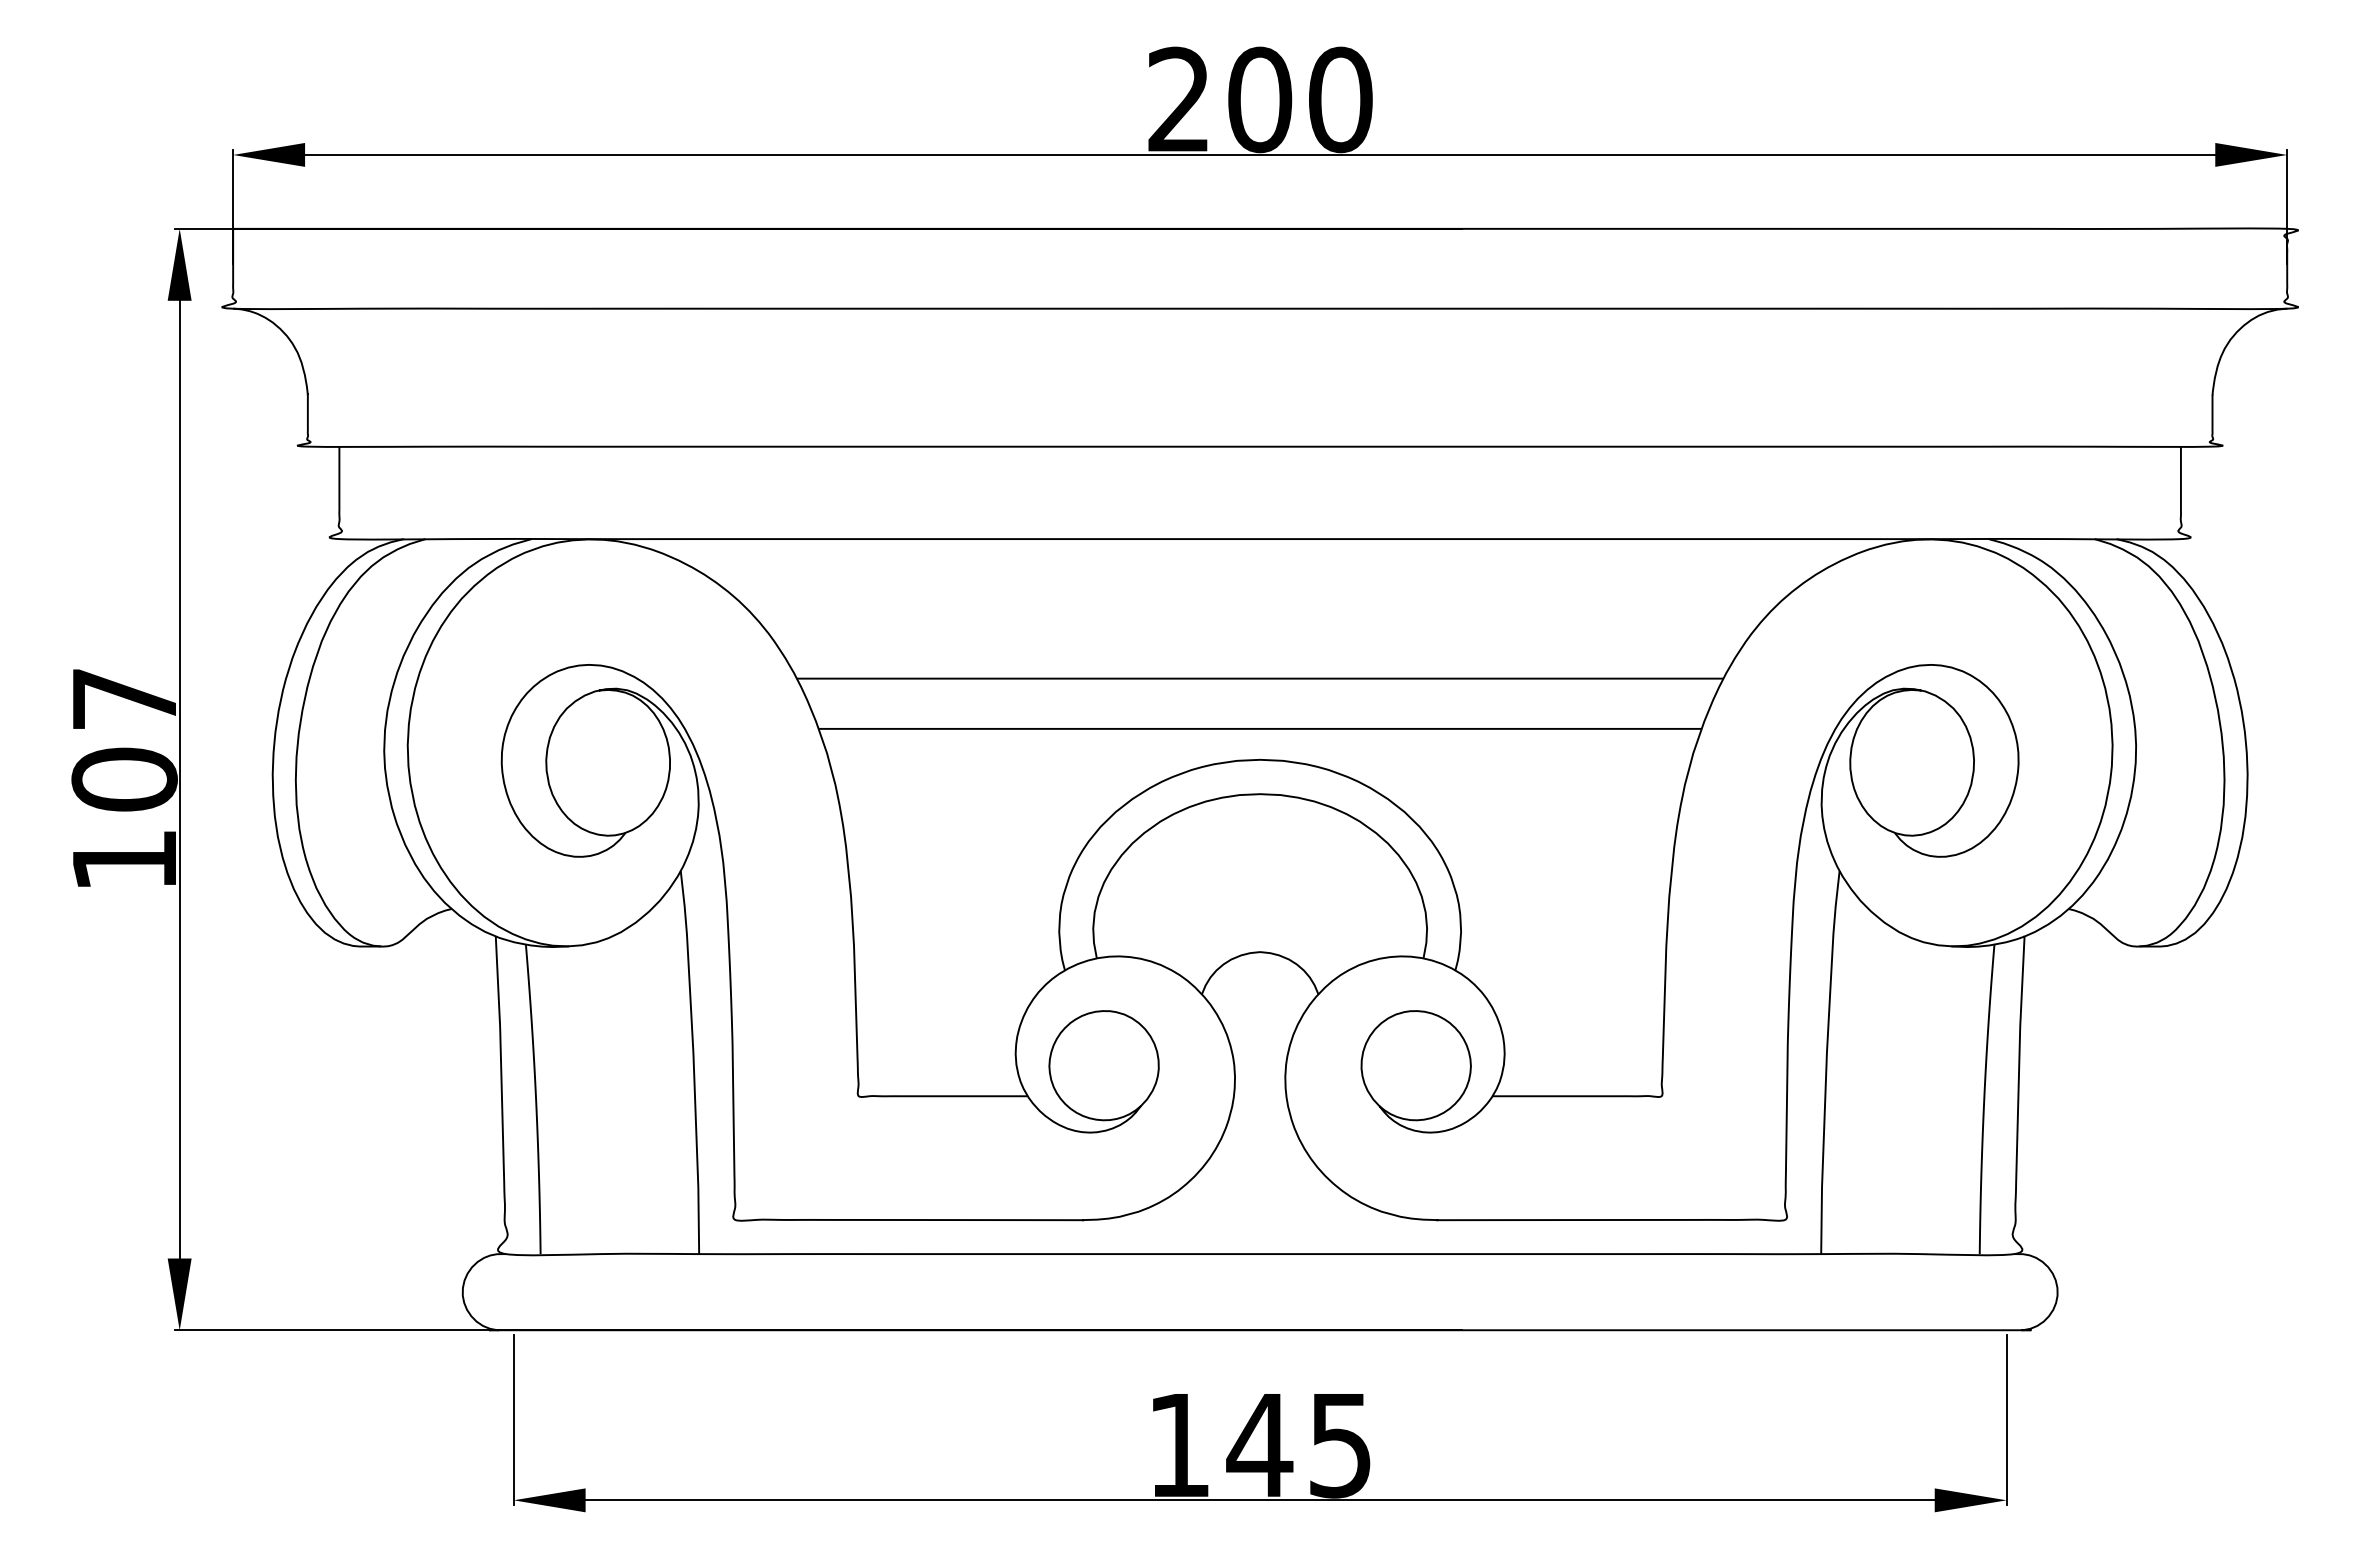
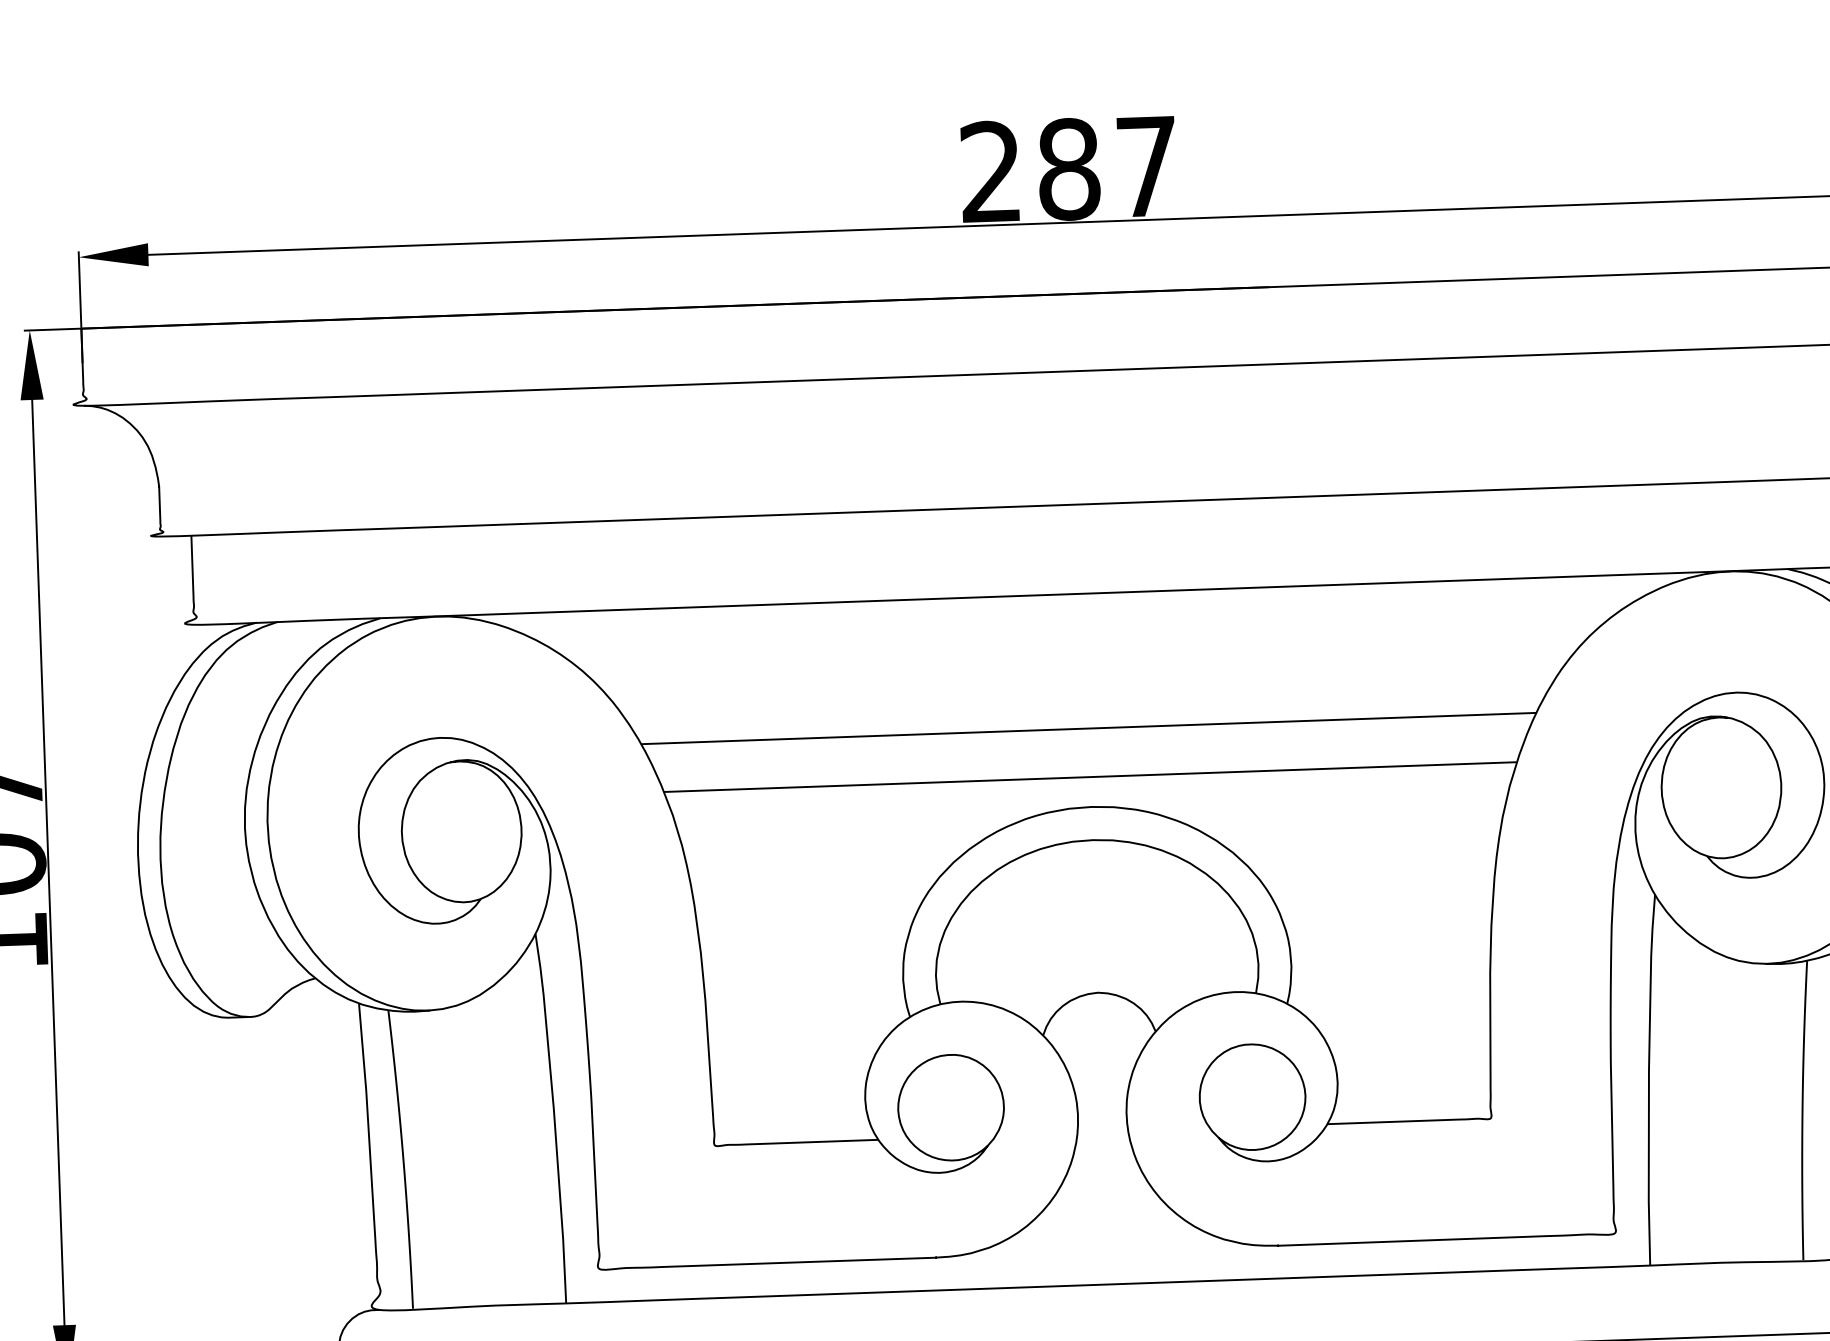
text: (1300, 99) -> (1108, 167), 200 -> 287

